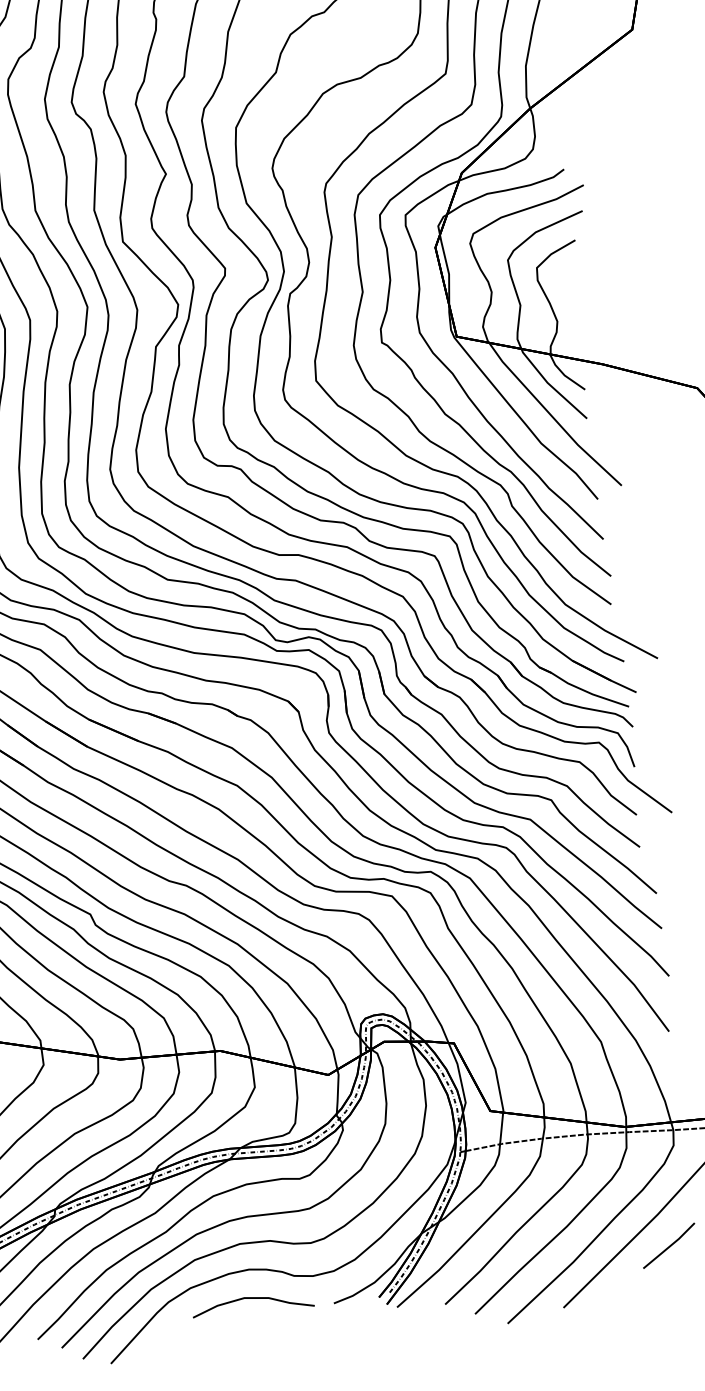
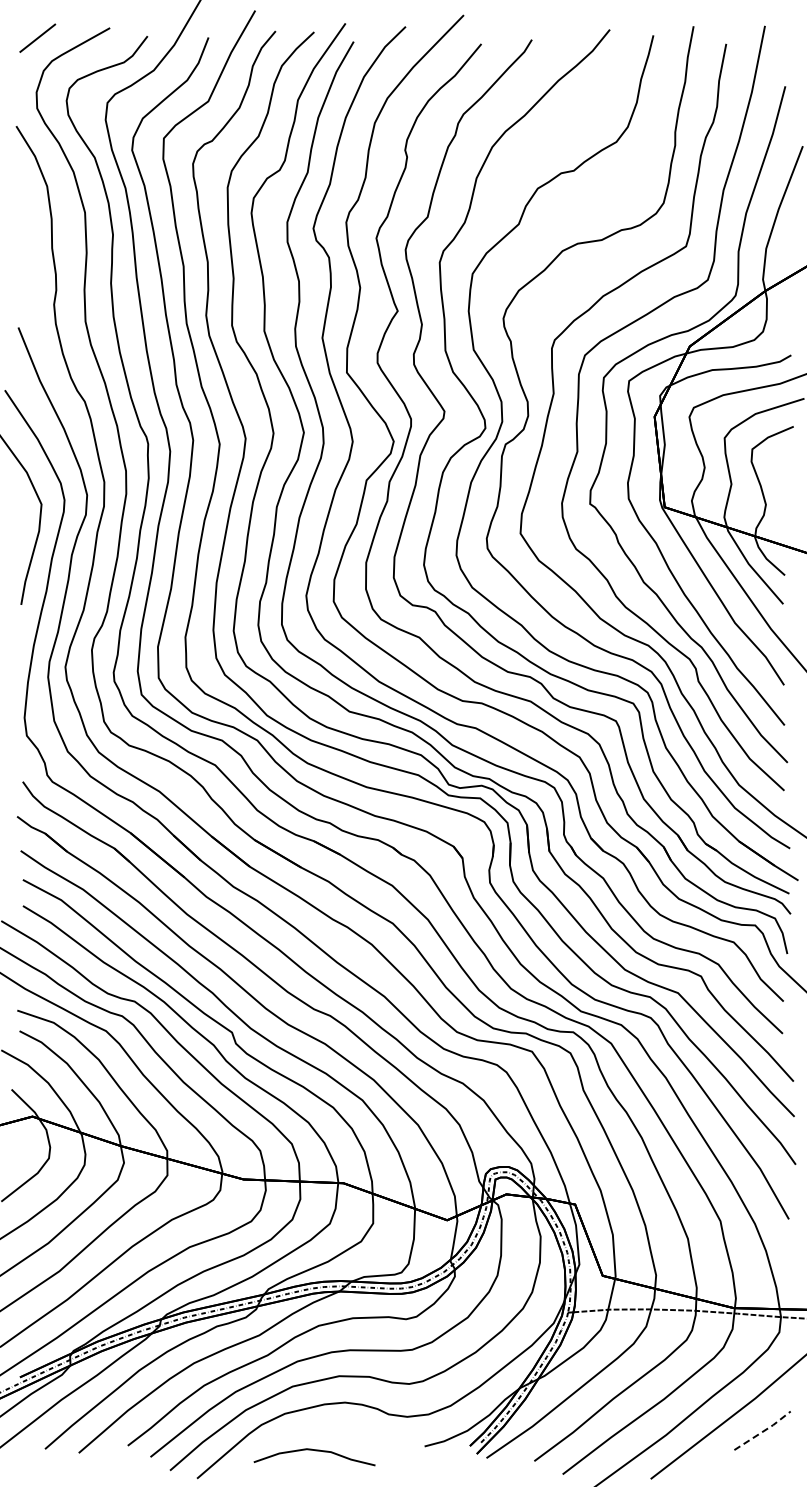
line: (670, 1245) -> (764, 1430), solid -> dashed
curve: (253, 1299) -> (315, 1451), moved

